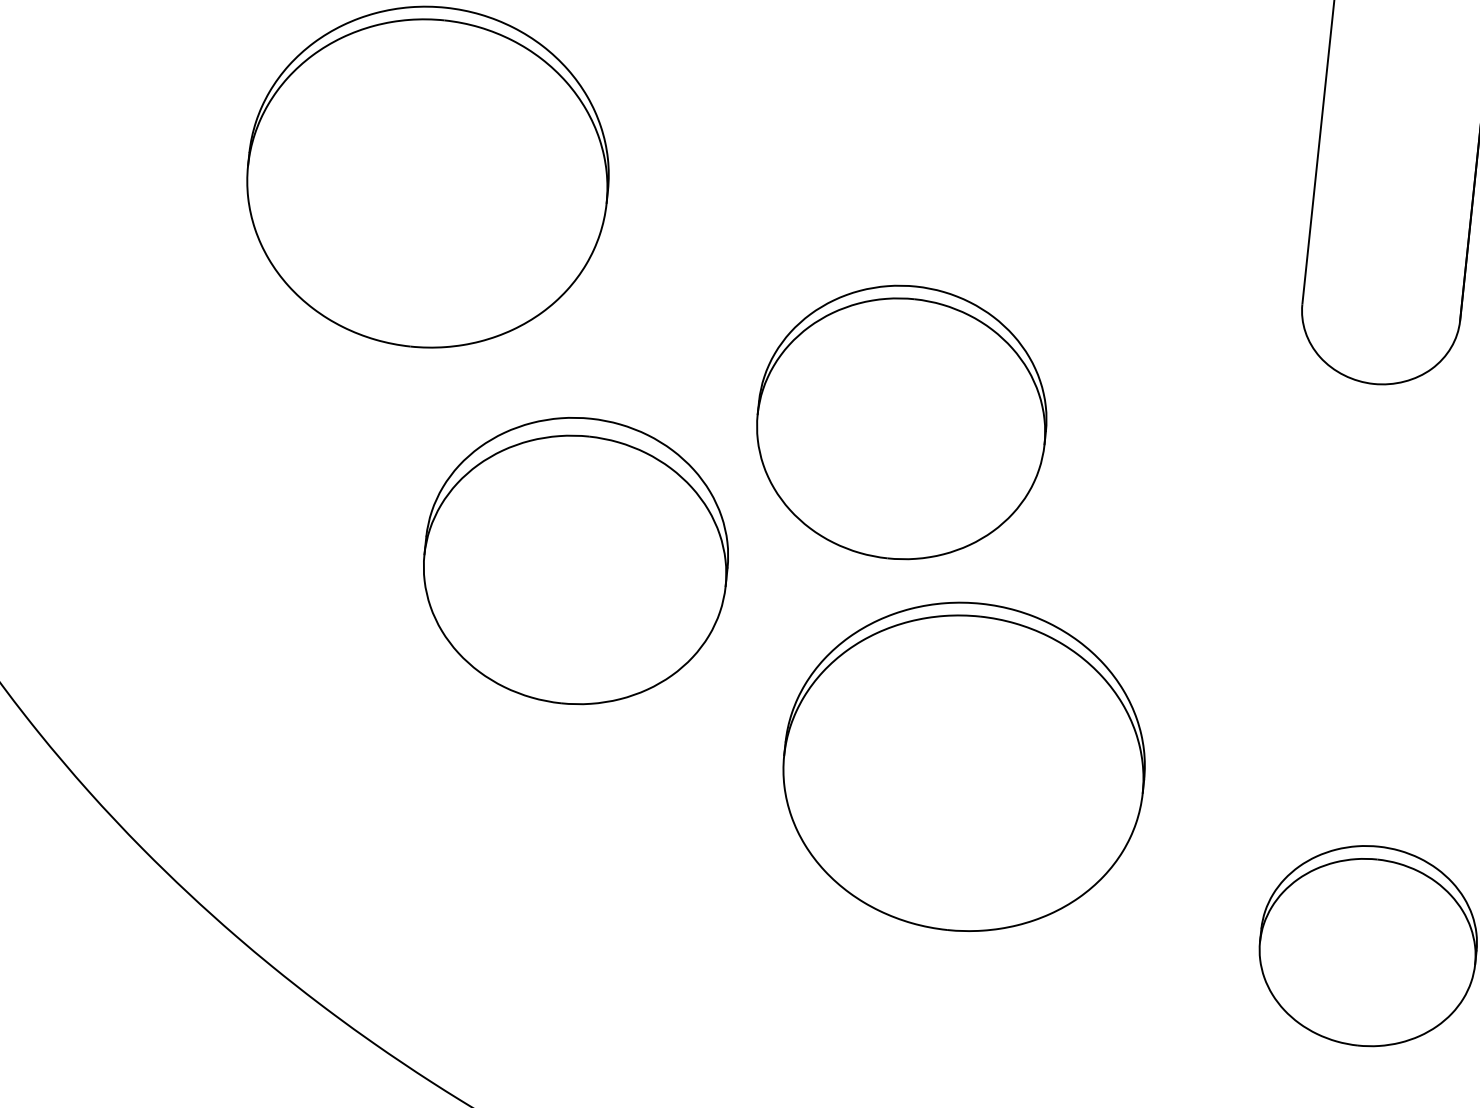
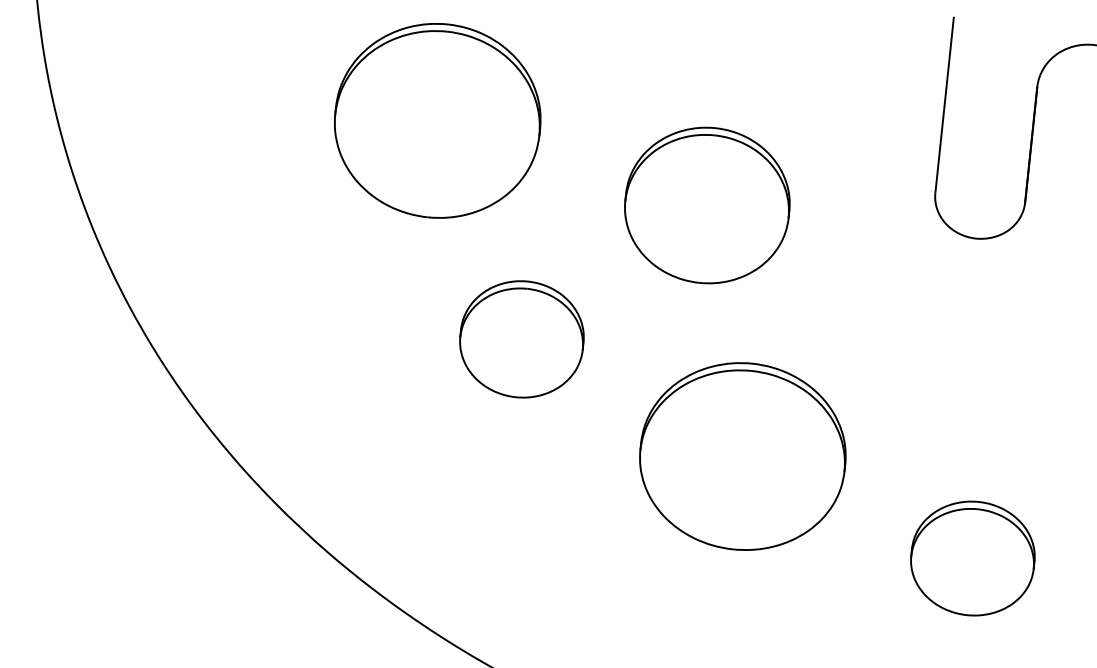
part: (902, 422) -> (707, 205), moved
part: (575, 561) -> (521, 339), size x0.71

